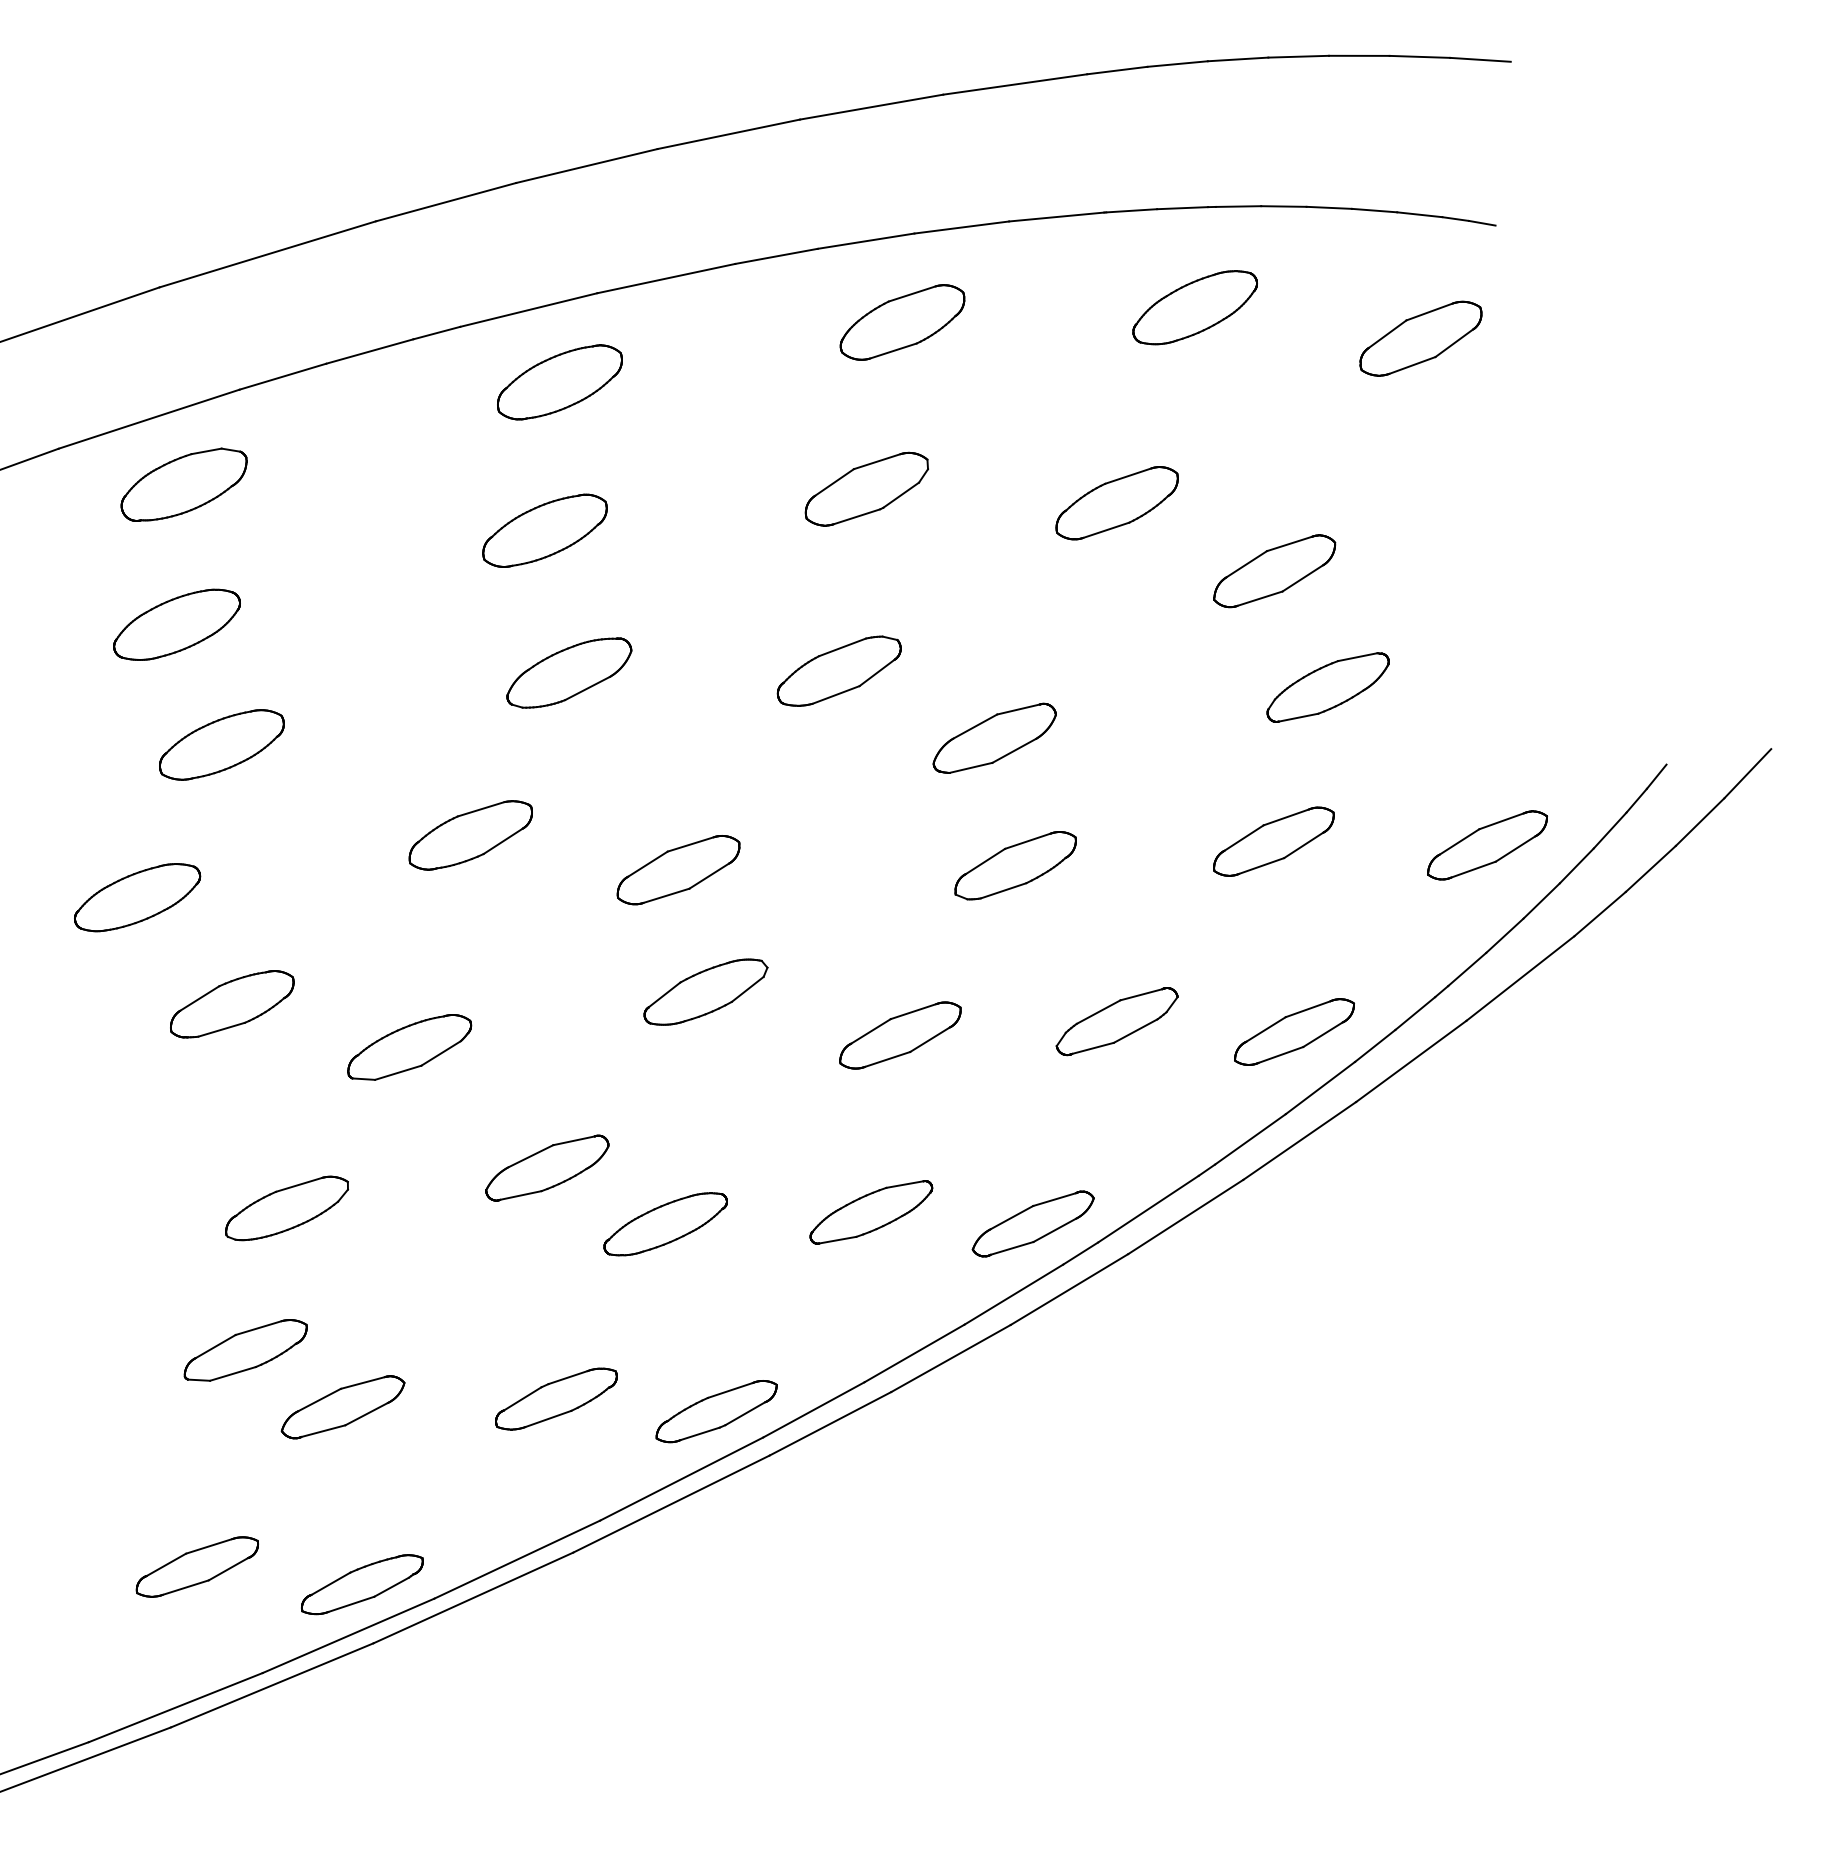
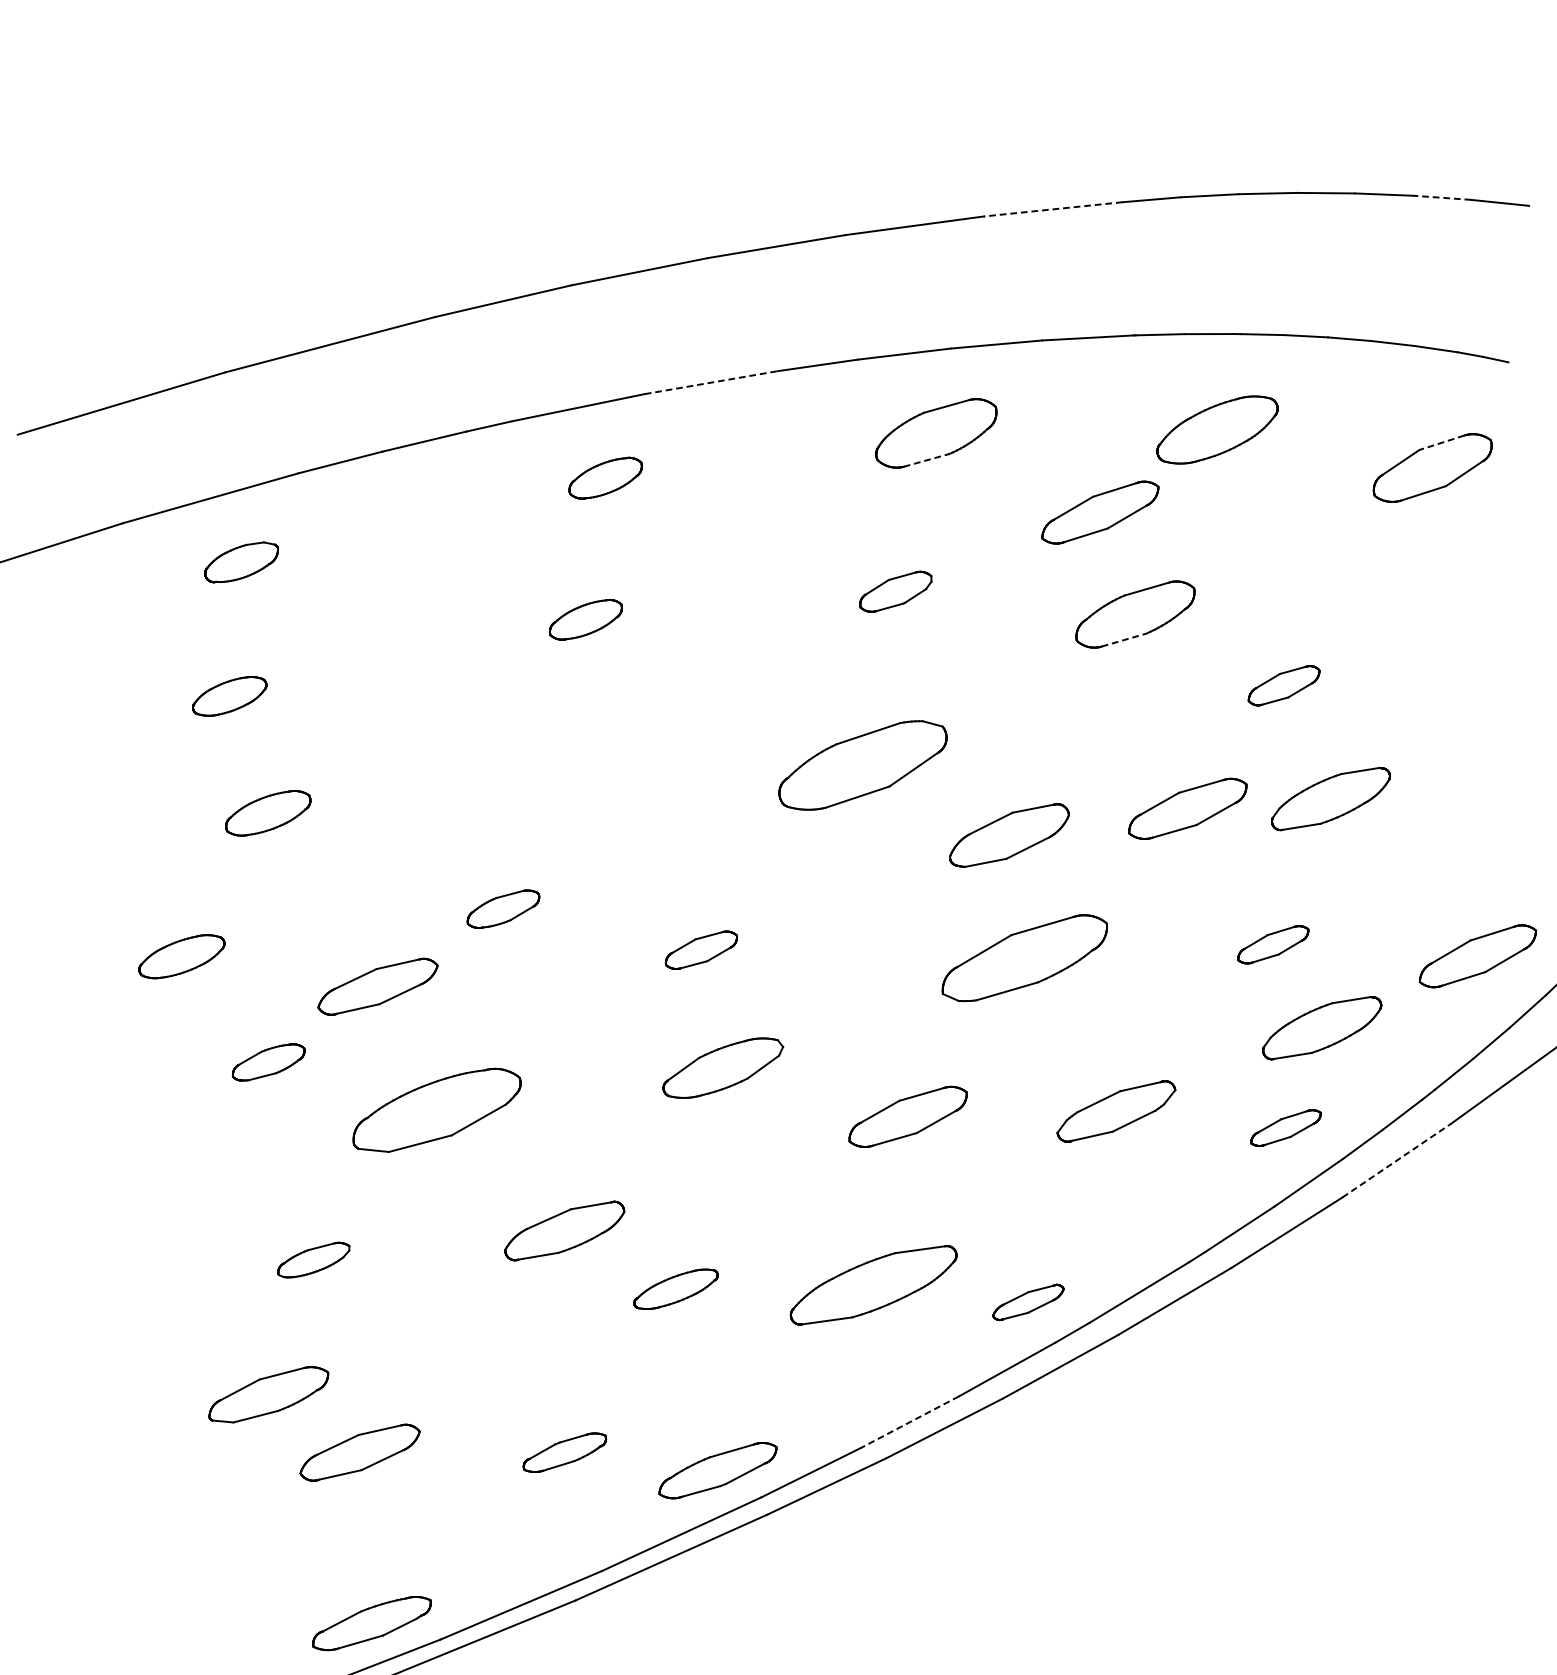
line: (1419, 56) -> (1441, 197), solid -> dashed
line: (1015, 84) -> (1053, 209), solid -> dashed
line: (666, 278) -> (711, 382), solid -> dashed
line: (1429, 312) -> (1441, 443), solid -> dashed
line: (893, 351) -> (926, 460), solid -> dashed
part: (559, 382) -> (605, 478), size x0.6
part: (1076, 398) -> (1100, 512), added
part: (183, 484) -> (241, 562), size x0.6
part: (866, 488) -> (895, 591), size x0.6
part: (544, 530) -> (585, 619), size x0.6
line: (1106, 530) -> (1124, 640), solid -> dashed
part: (1274, 571) -> (1283, 685), size x0.6
part: (176, 624) -> (229, 696), size x0.6
part: (838, 670) -> (862, 764), size x1.4
part: (569, 672) -> (604, 756), removed
part: (1179, 703) -> (1187, 808), added
part: (221, 744) -> (267, 812), size x0.7
part: (470, 835) -> (503, 909), size x0.6
part: (1273, 841) -> (1272, 944), size x0.6
part: (1015, 865) -> (1024, 958), size x1.4
part: (678, 870) -> (701, 950), size x0.6
part: (137, 897) -> (181, 956), size x0.7
part: (342, 921) -> (377, 987), added
part: (1327, 926) -> (1321, 1028), added
part: (232, 1004) -> (268, 1062), size x0.6
part: (1294, 1031) -> (1286, 1127), size x0.6
part: (409, 1047) -> (436, 1110), size x1.4
line: (1411, 1061) -> (1397, 1160), solid -> dashed
part: (287, 1208) -> (314, 1260), size x0.6
part: (871, 1212) -> (873, 1285), size x1.4
part: (1032, 1223) -> (1027, 1301), size x0.6
part: (665, 1224) -> (675, 1289), size x0.7
line: (914, 1353) -> (909, 1422), solid -> dashed
part: (556, 1398) -> (564, 1452), size x0.7
part: (196, 1566) -> (213, 1600), removed

